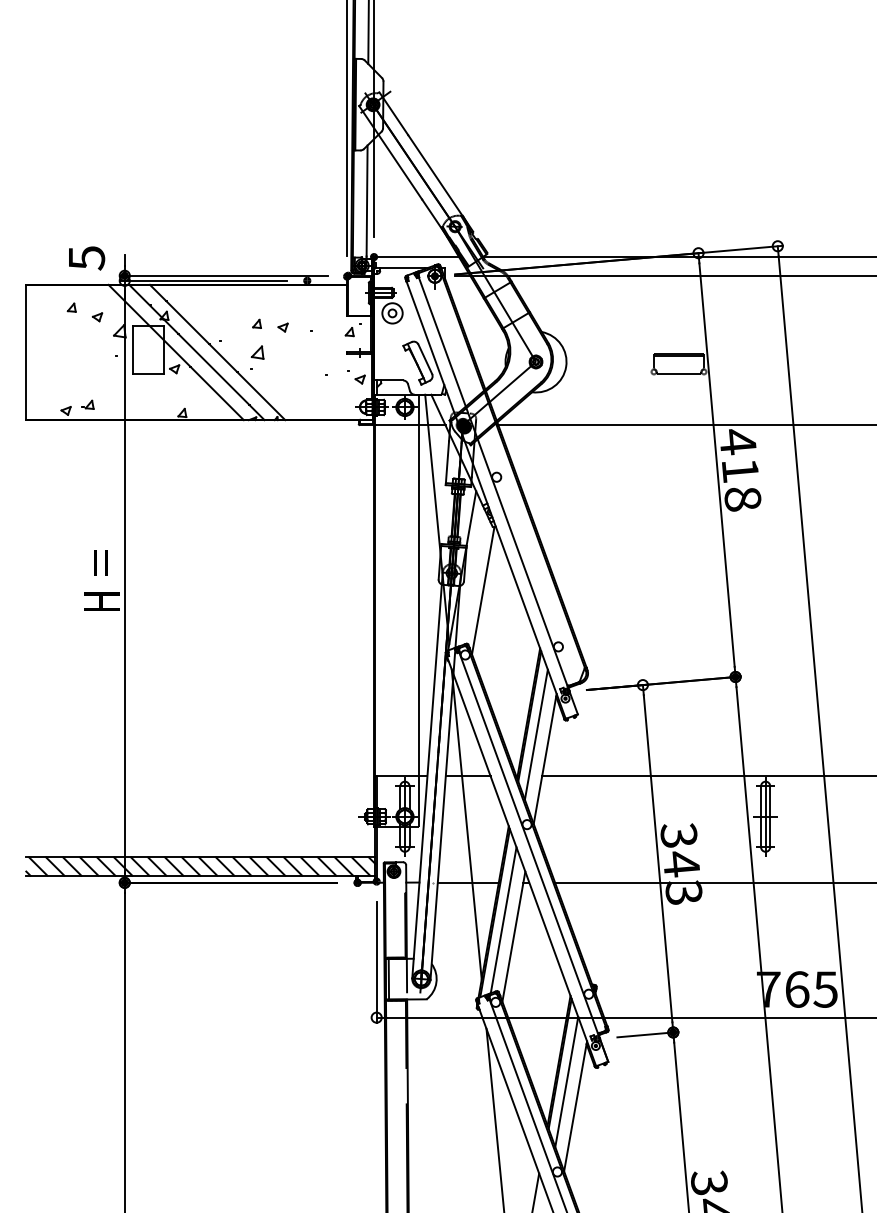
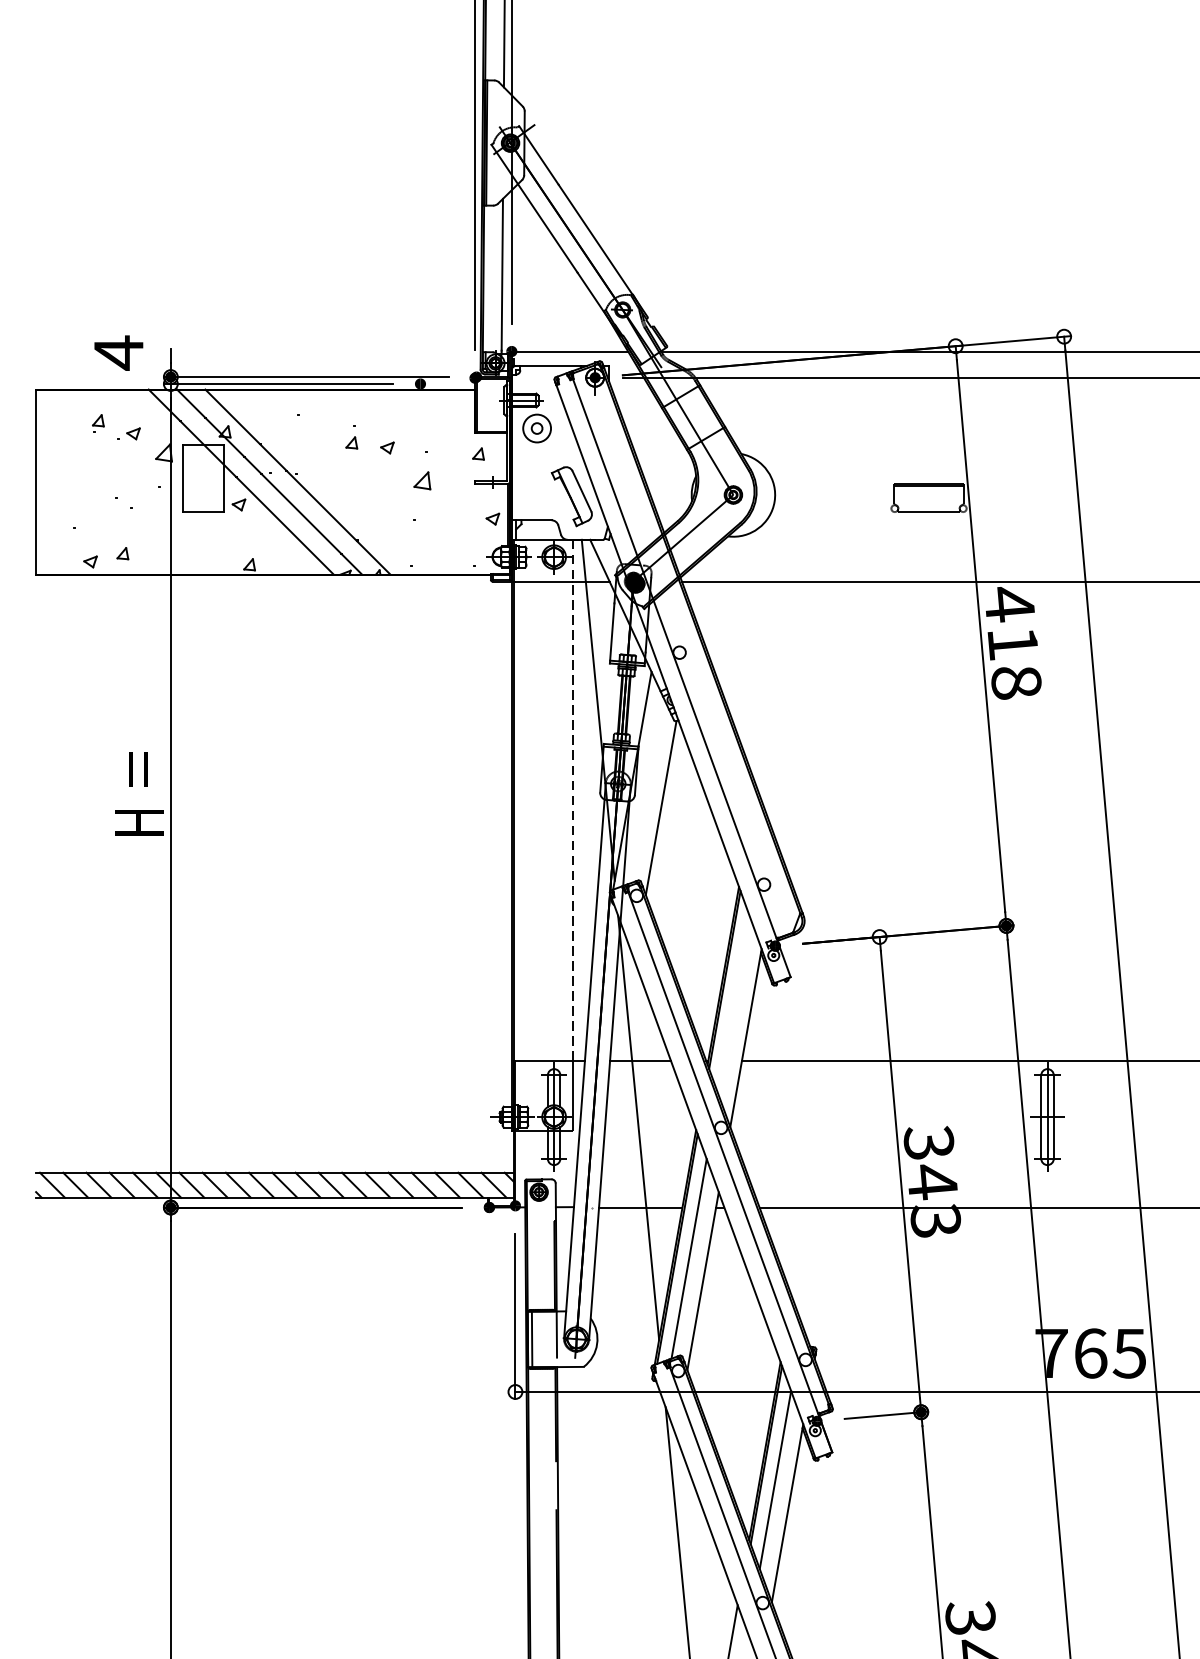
text: (87, 258) -> (119, 353), 5 -> 4
part: (257, 352) -> (422, 480), moved
line: (418, 585) -> (572, 800), solid -> dashed
line: (535, 734) -> (732, 1004), removed

